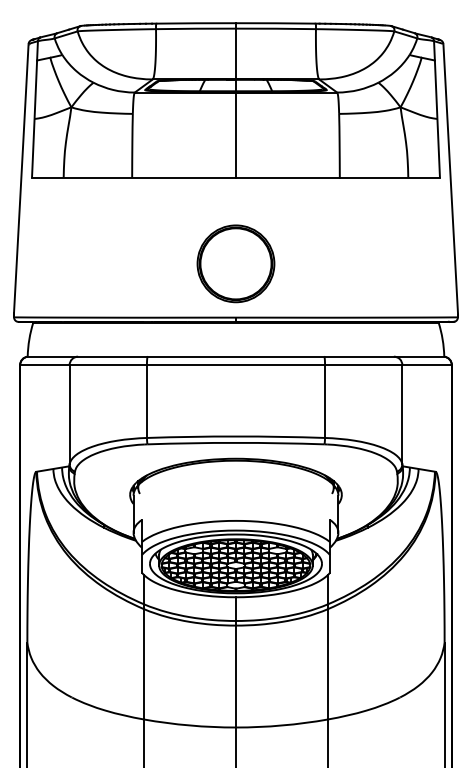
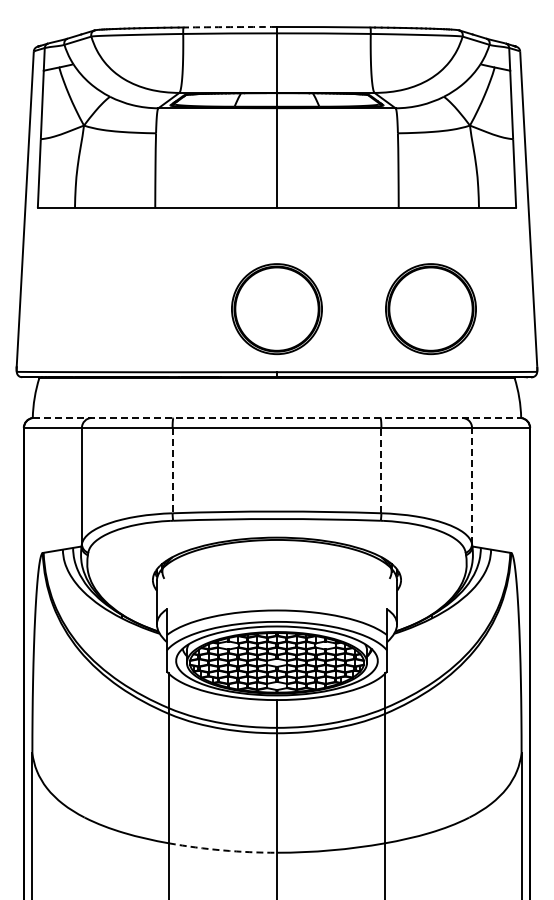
arc: (196, 23) -> (230, 27), solid -> dashed
part: (366, 264) -> (430, 309), added
line: (236, 356) -> (277, 417), solid -> dashed
line: (146, 401) -> (172, 470), solid -> dashed
line: (325, 401) -> (381, 470), solid -> dashed
line: (402, 414) -> (472, 485), solid -> dashed
arc: (189, 725) -> (222, 850), solid -> dashed

